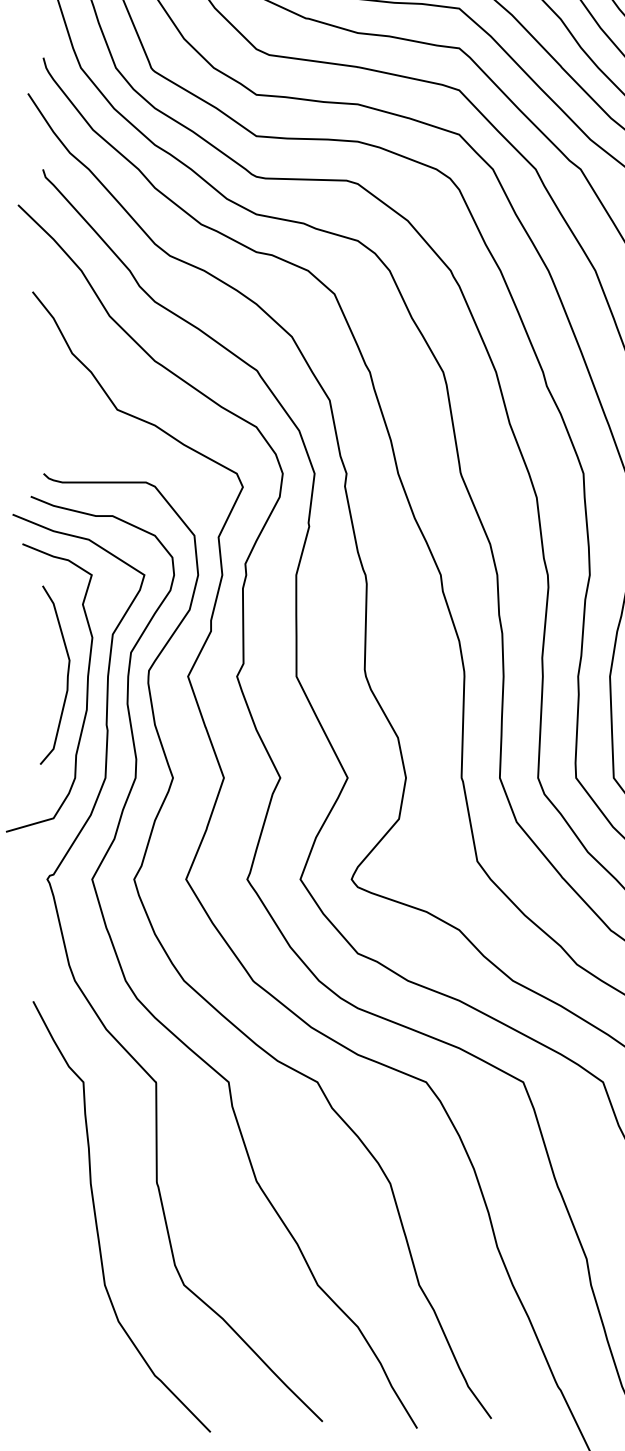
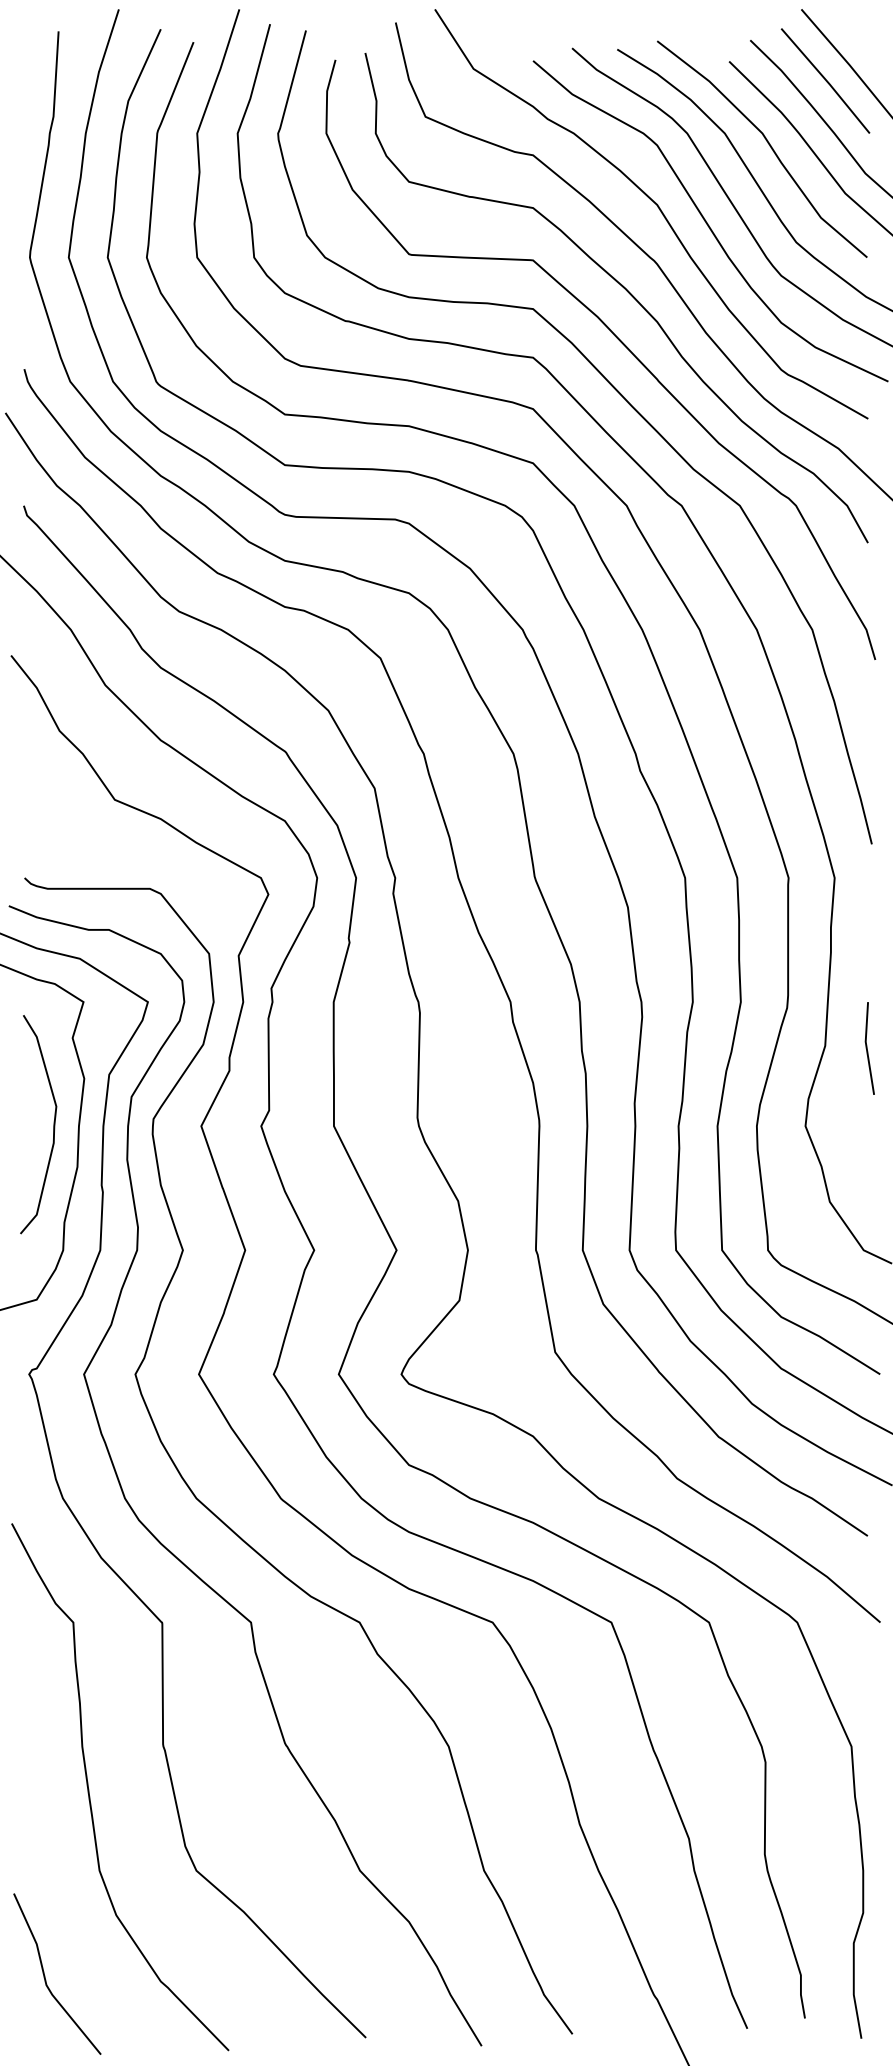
line: (60, 1370) -> (45, 1975), added

